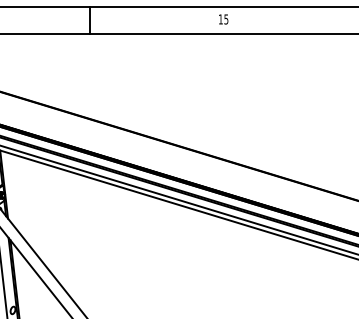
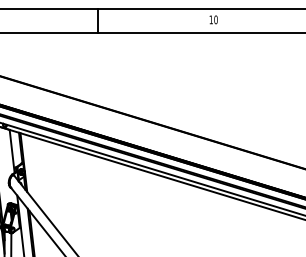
text: (226, 19) -> (216, 19), 15 -> 10

